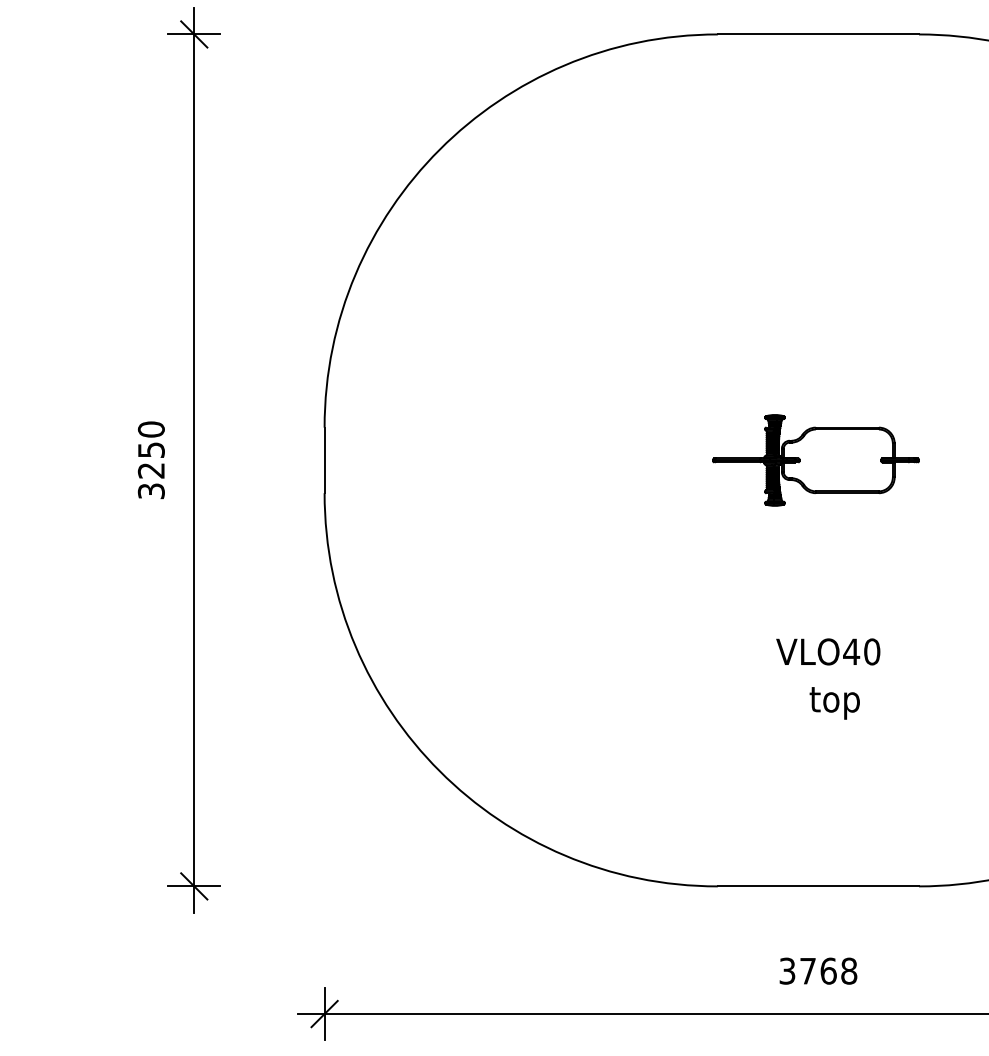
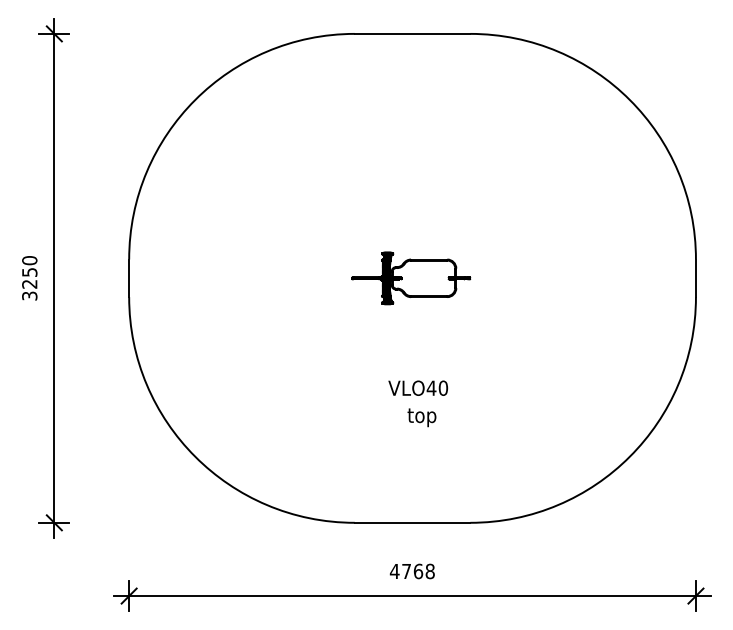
text: (786, 971) -> (394, 571), 3768 -> 4768

